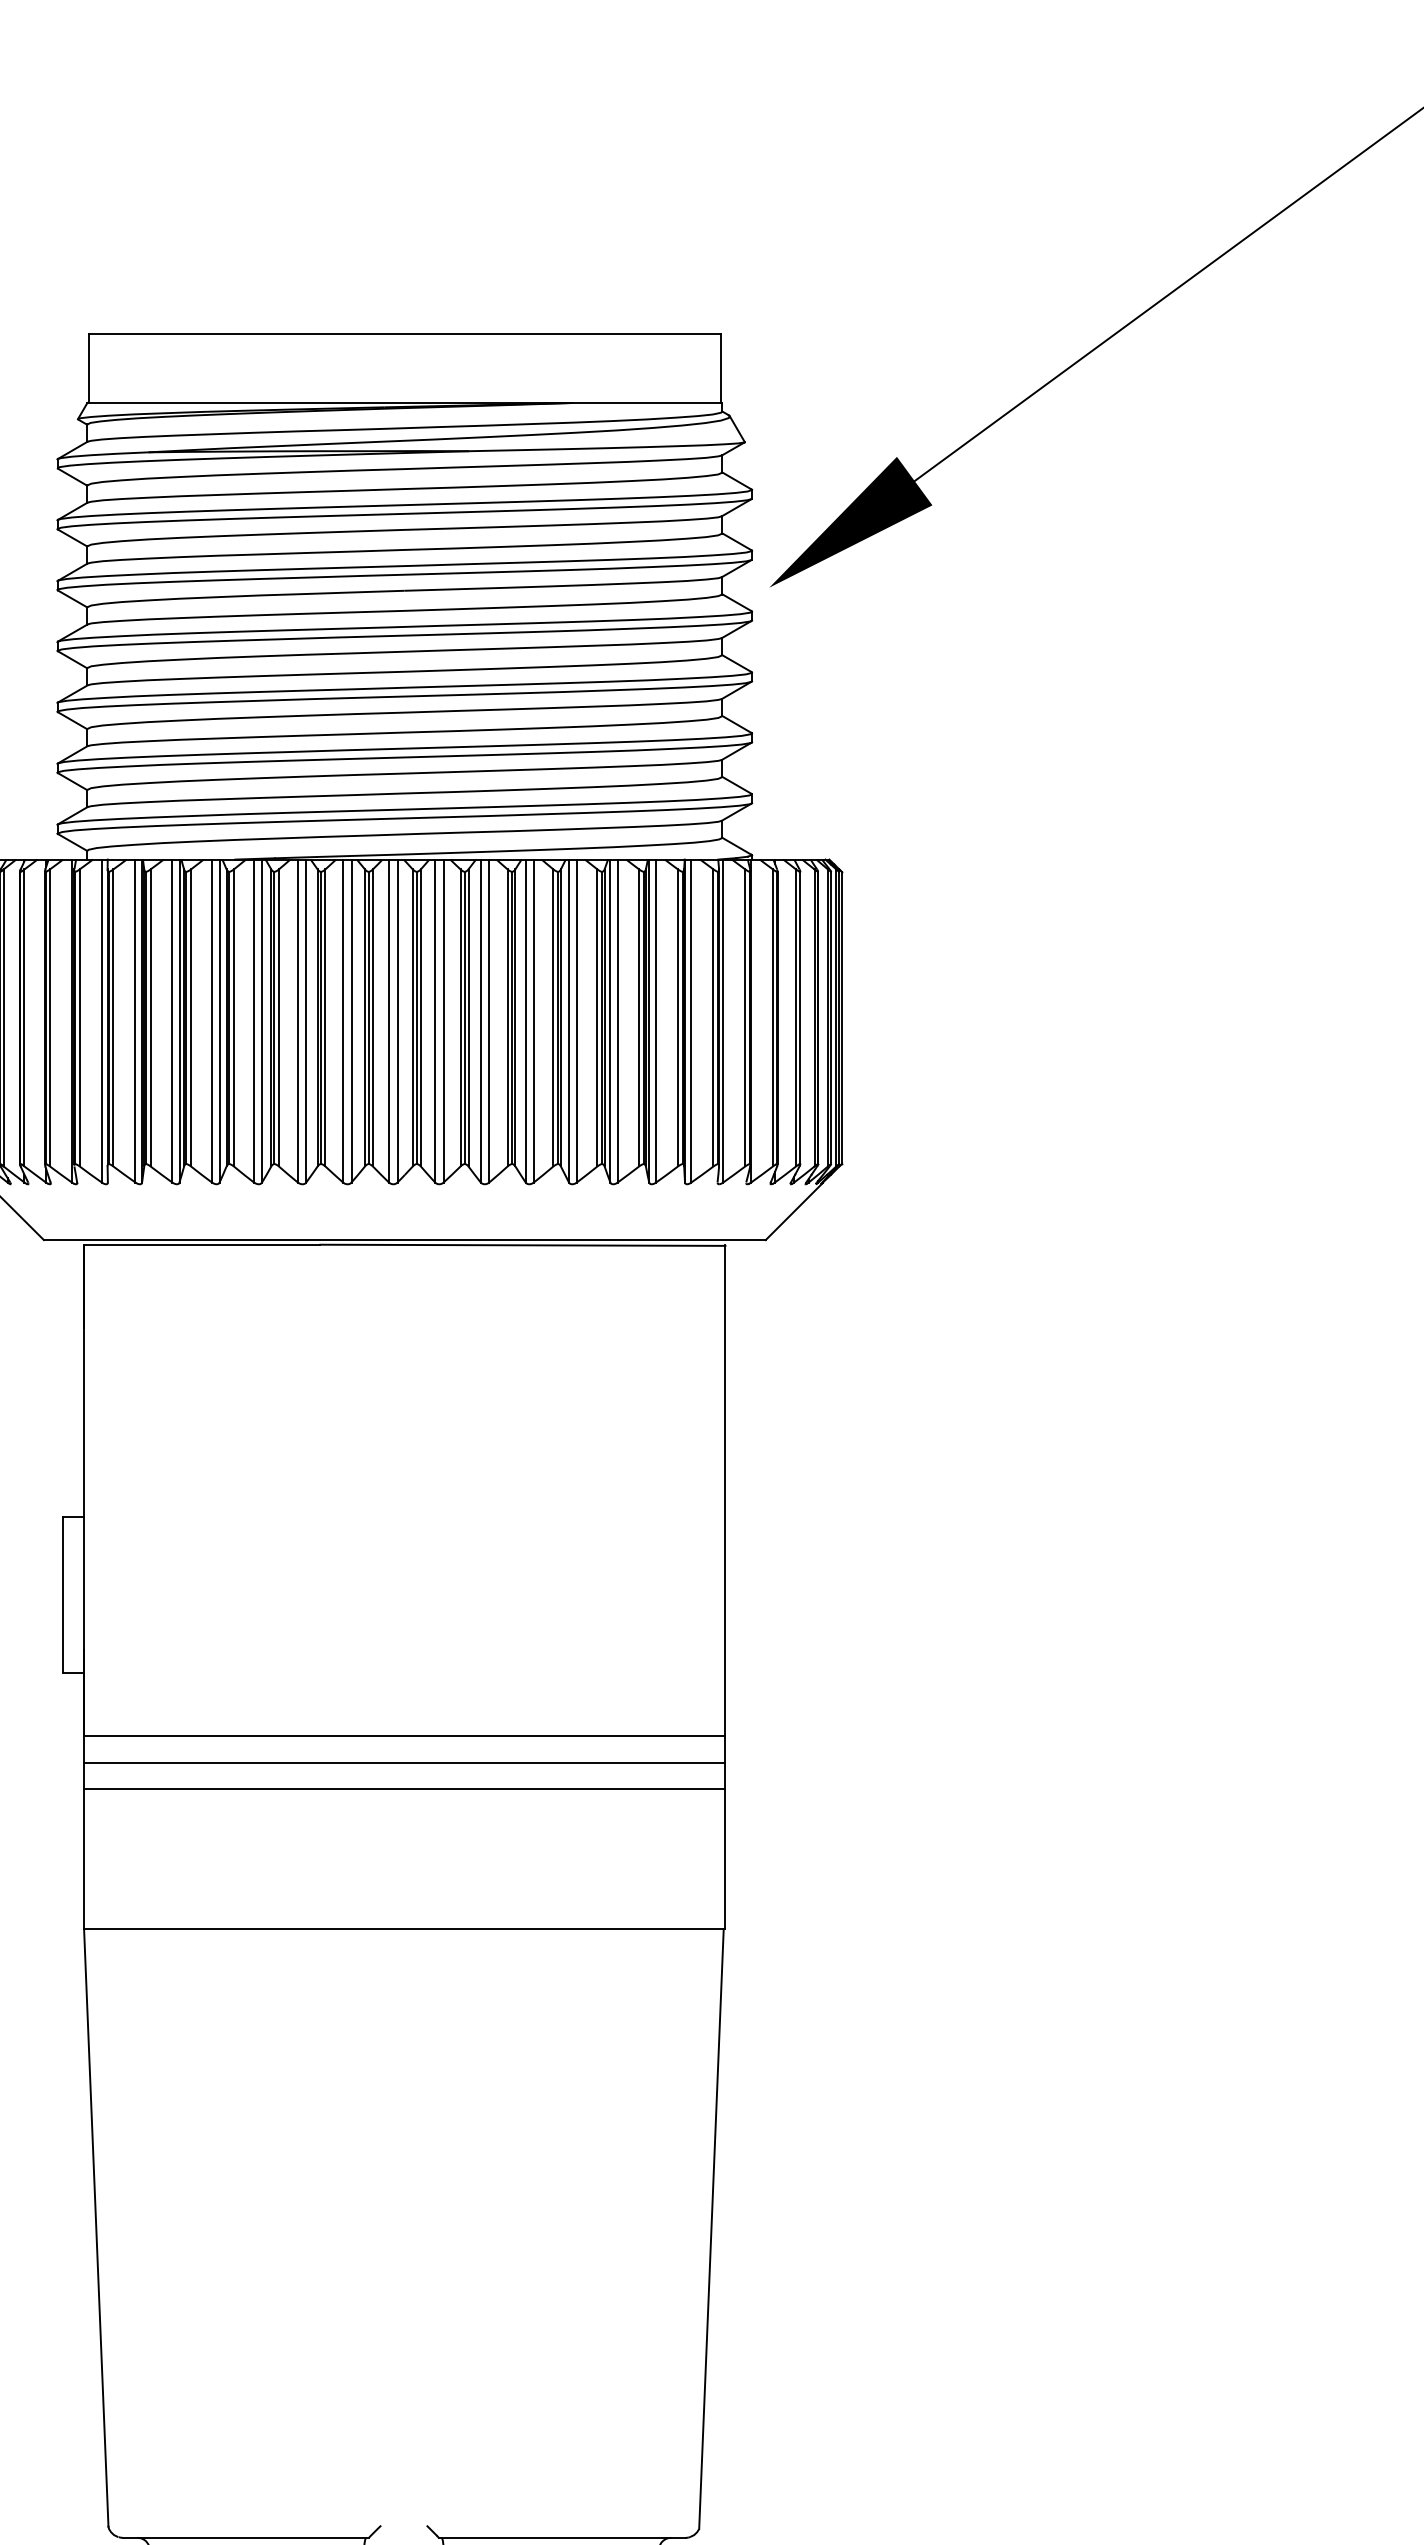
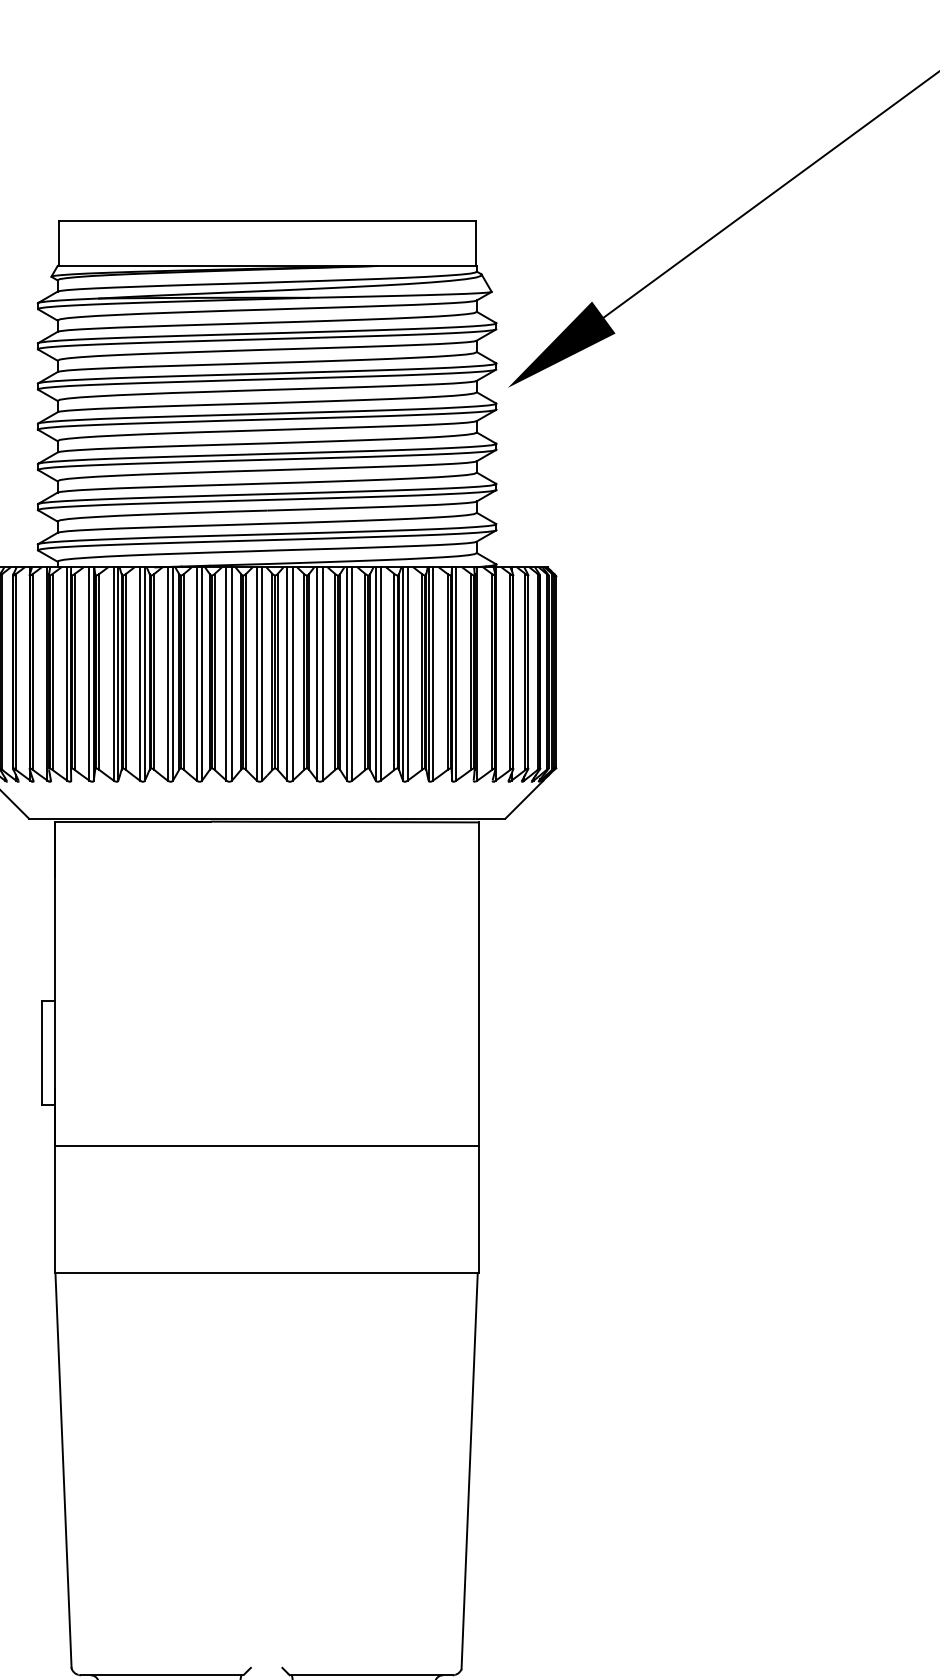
line: (403, 1764) -> (266, 1164), removed
line: (403, 1789) -> (266, 1181), removed

